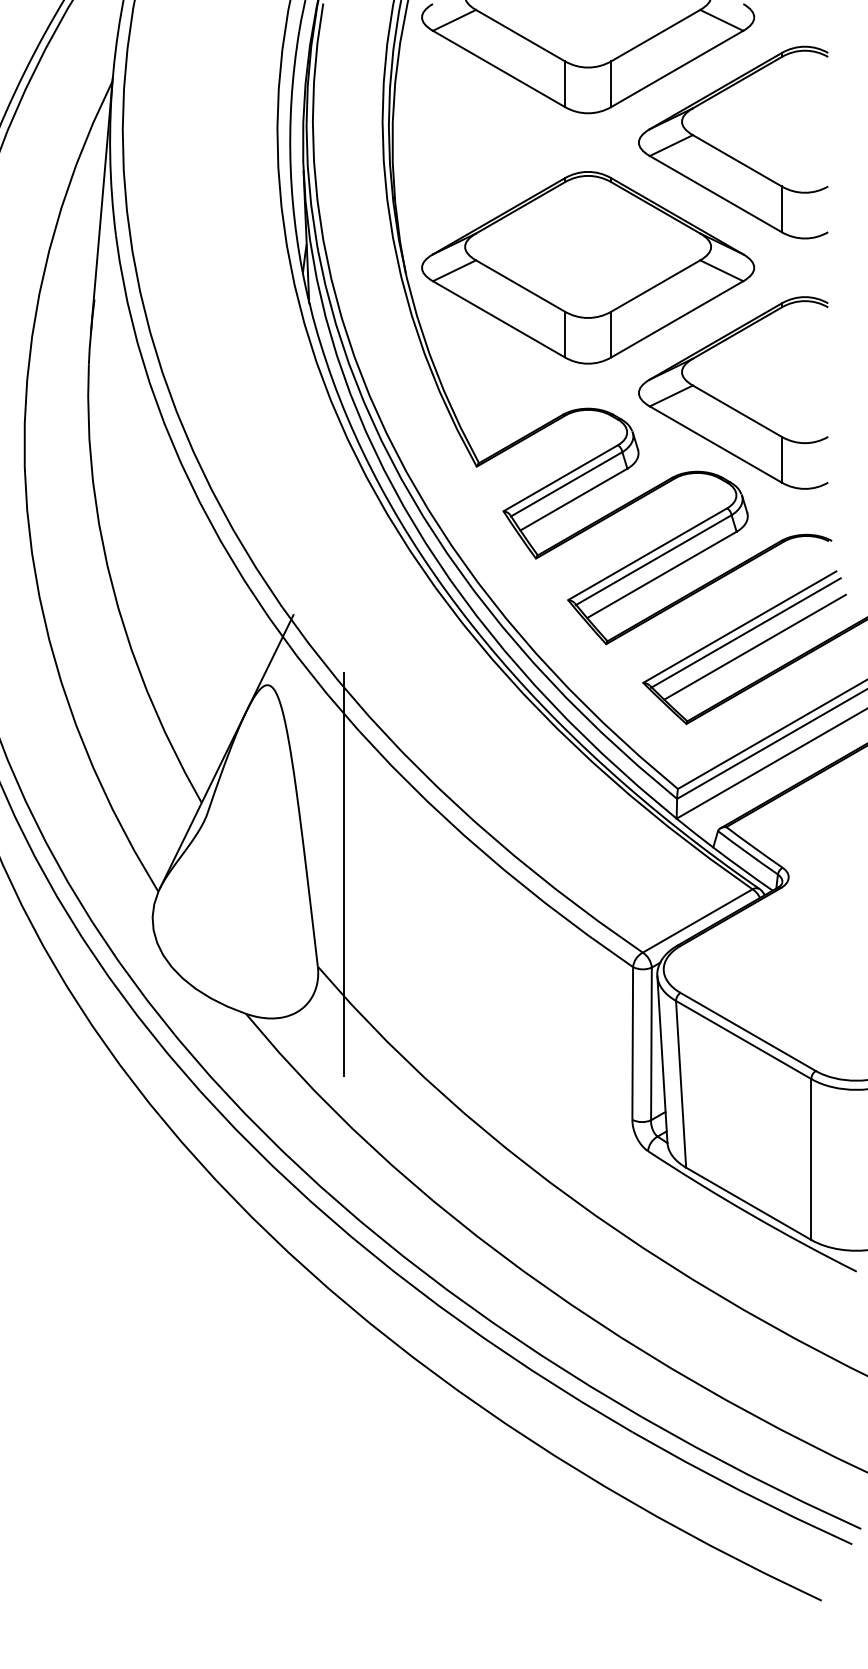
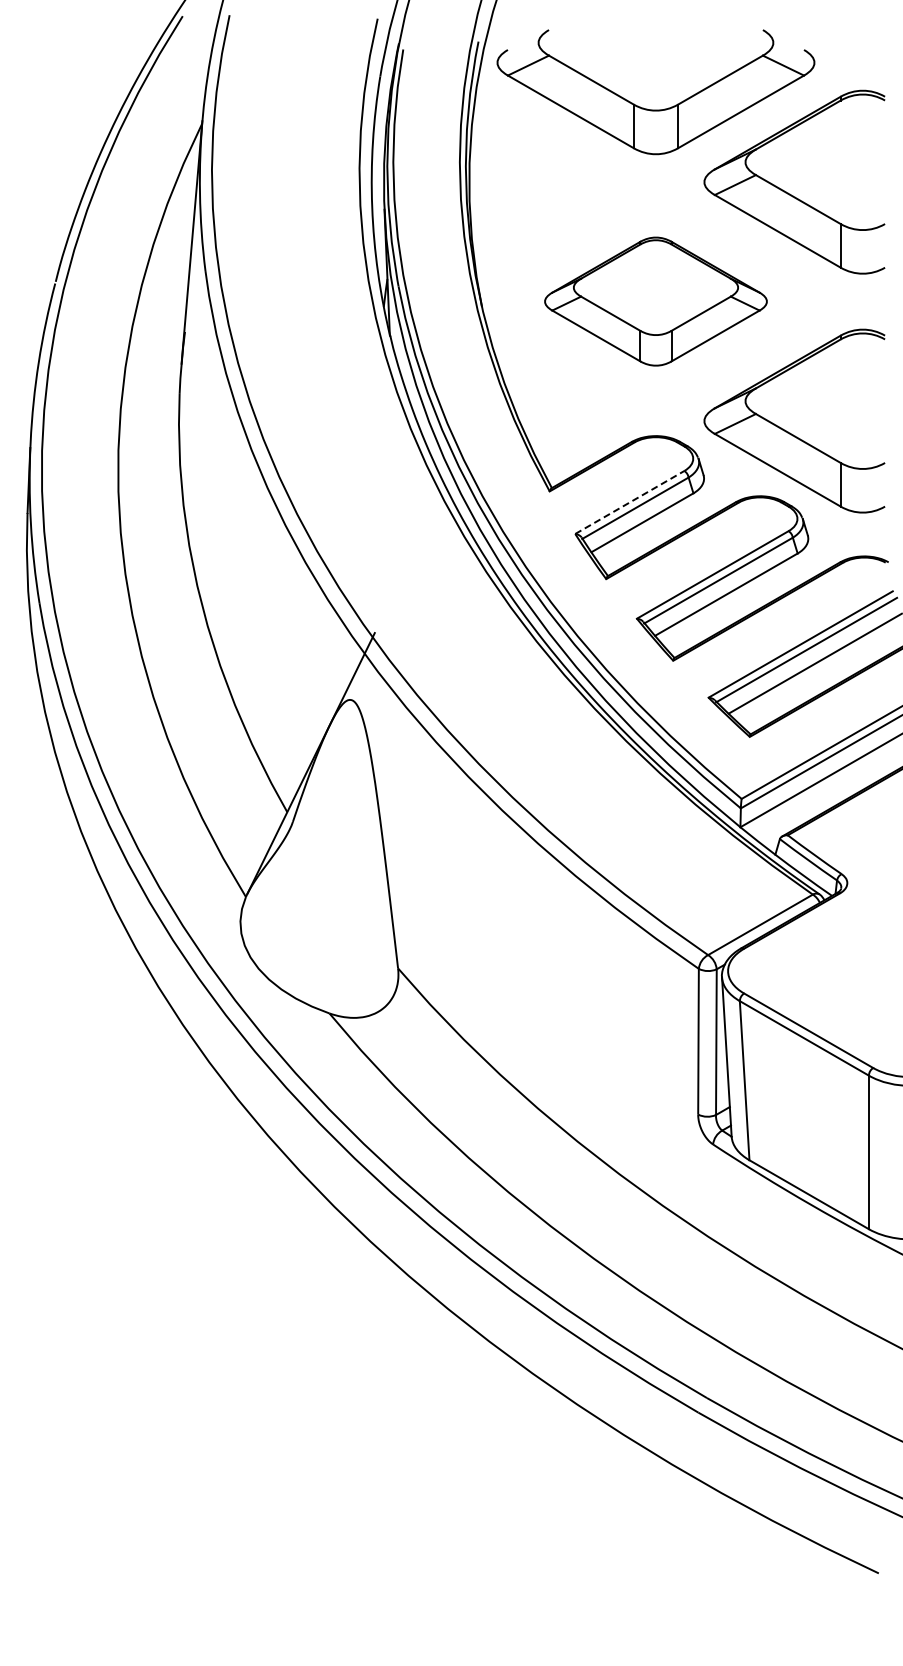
part: (587, 267) -> (655, 301), size x0.7
line: (560, 478) -> (629, 502), solid -> dashed
line: (344, 871) -> (423, 877), removed

